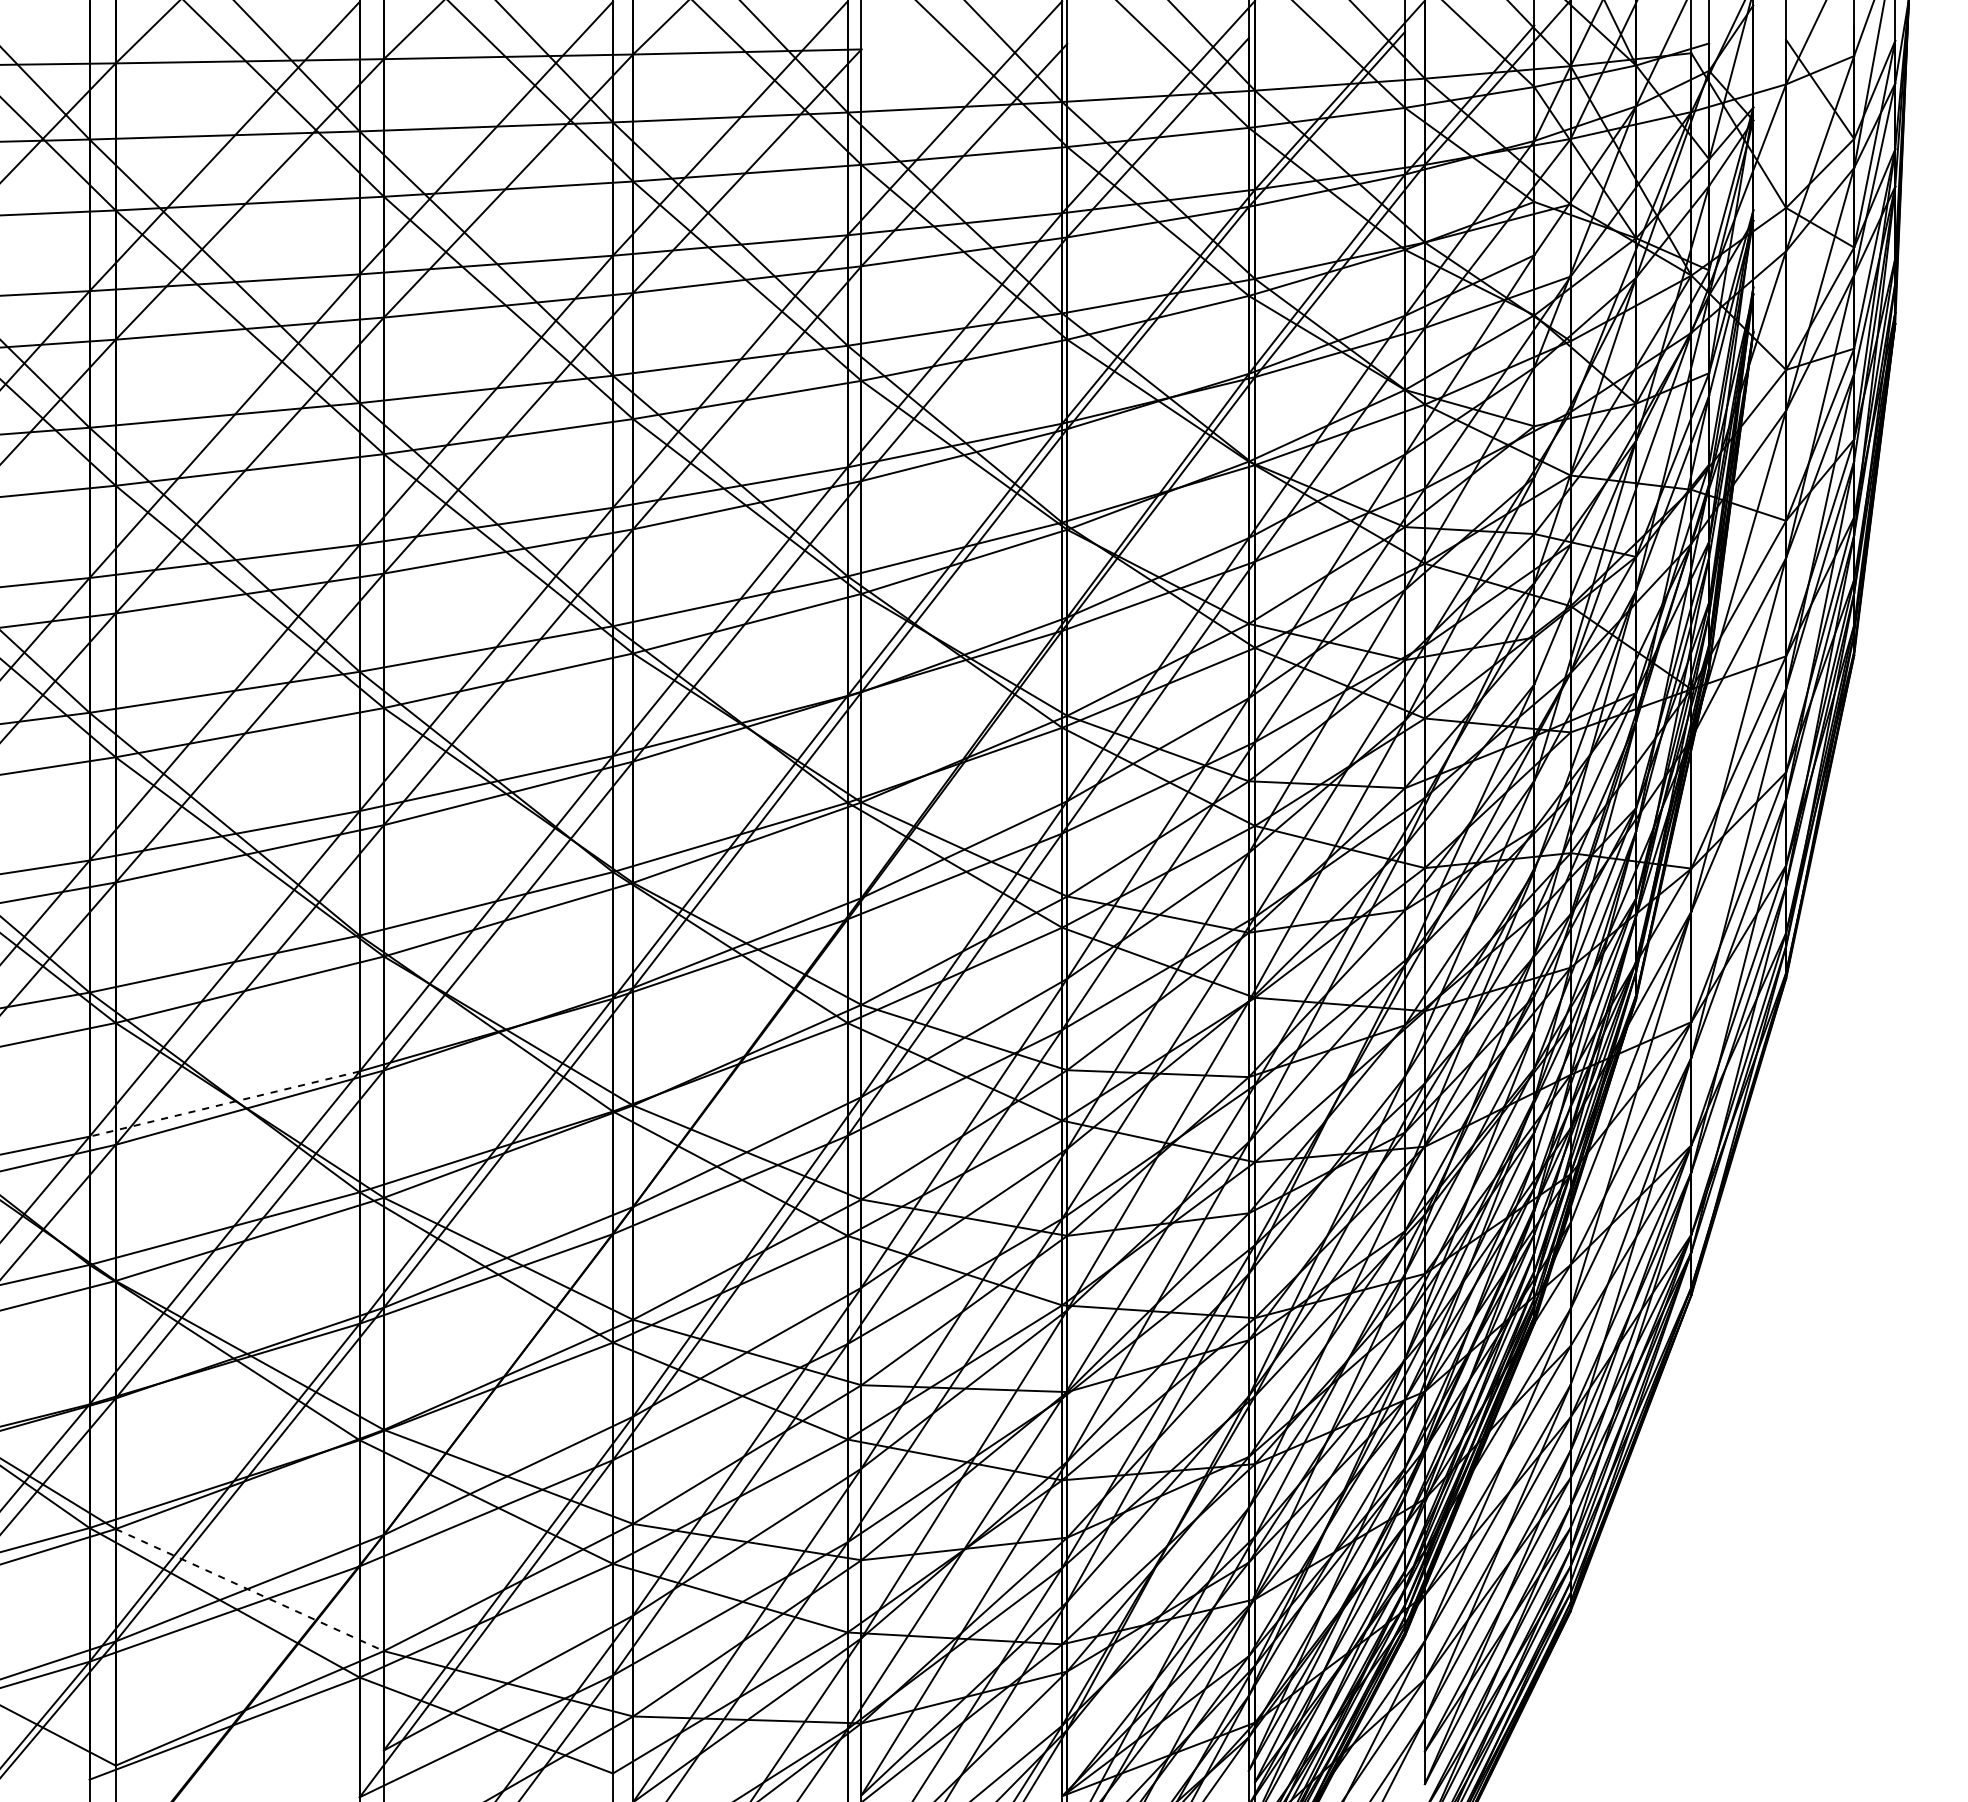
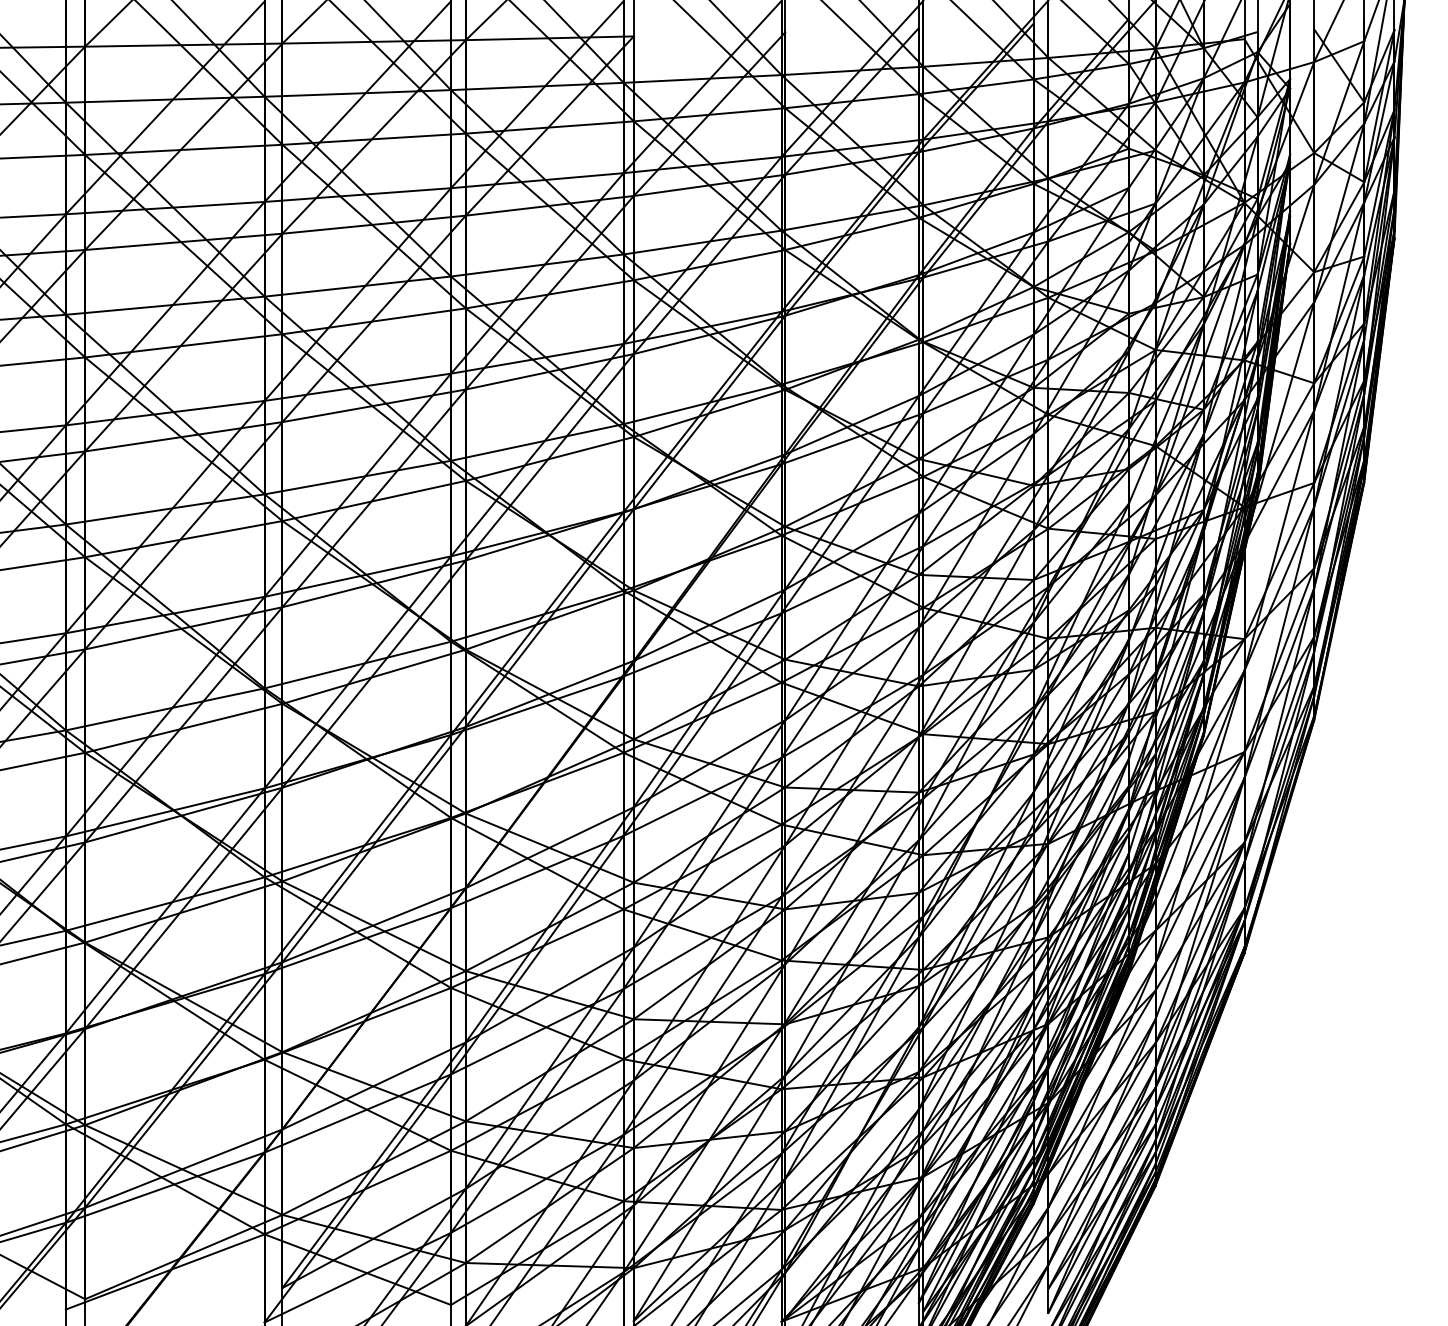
line: (224, 1104) -> (165, 812), dashed -> solid
line: (250, 1590) -> (184, 1170), dashed -> solid

